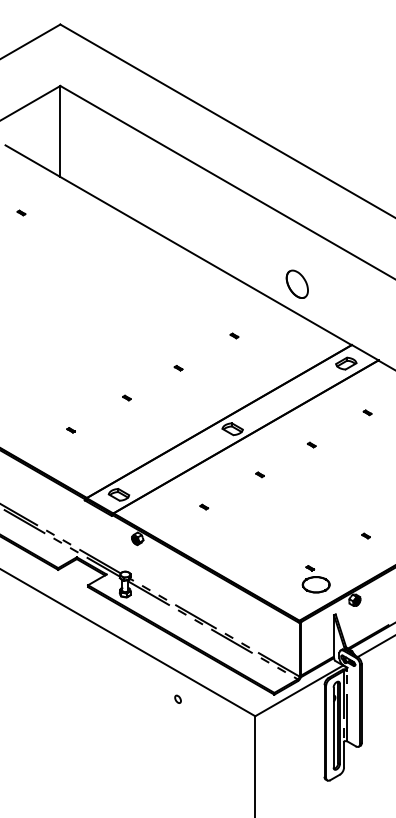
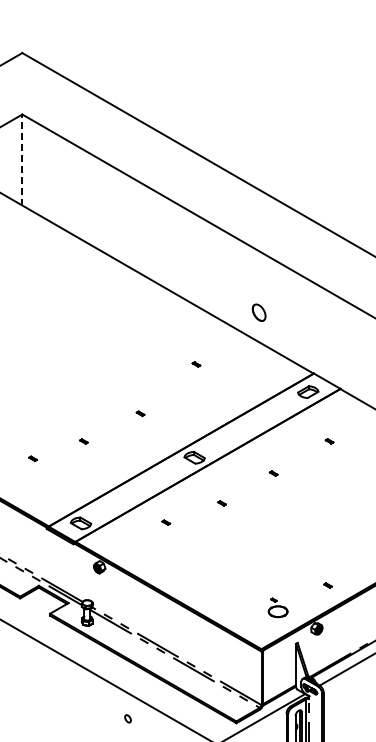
line: (60, 130) -> (22, 159), solid -> dashed
part: (296, 283) -> (258, 312), size x0.6
part: (178, 368) -> (140, 414), moved
part: (126, 397) -> (83, 441), moved
part: (204, 506) -> (166, 522), moved
part: (365, 535) -> (327, 585), moved
part: (315, 579) -> (277, 608), size x0.7
part: (177, 698) -> (127, 718), moved

